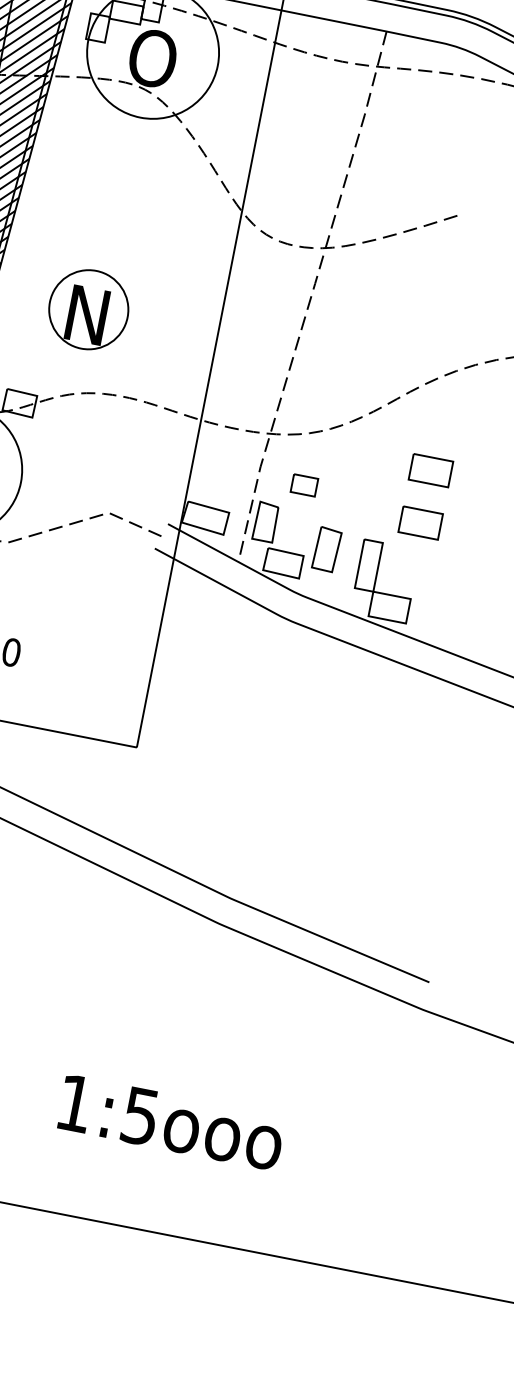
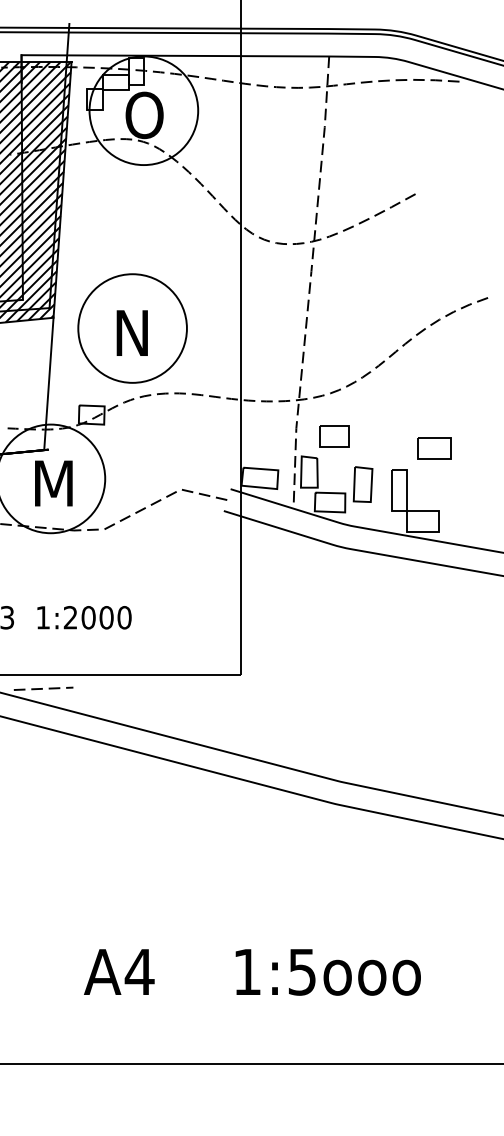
circle: (88, 309) -> (132, 328), size x1.67
part: (430, 470) -> (434, 404), removed
part: (304, 485) -> (334, 436), size x1.43

